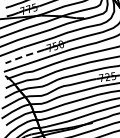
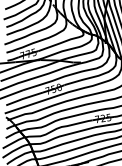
line: (24, 56) -> (24, 98), dashed -> solid

